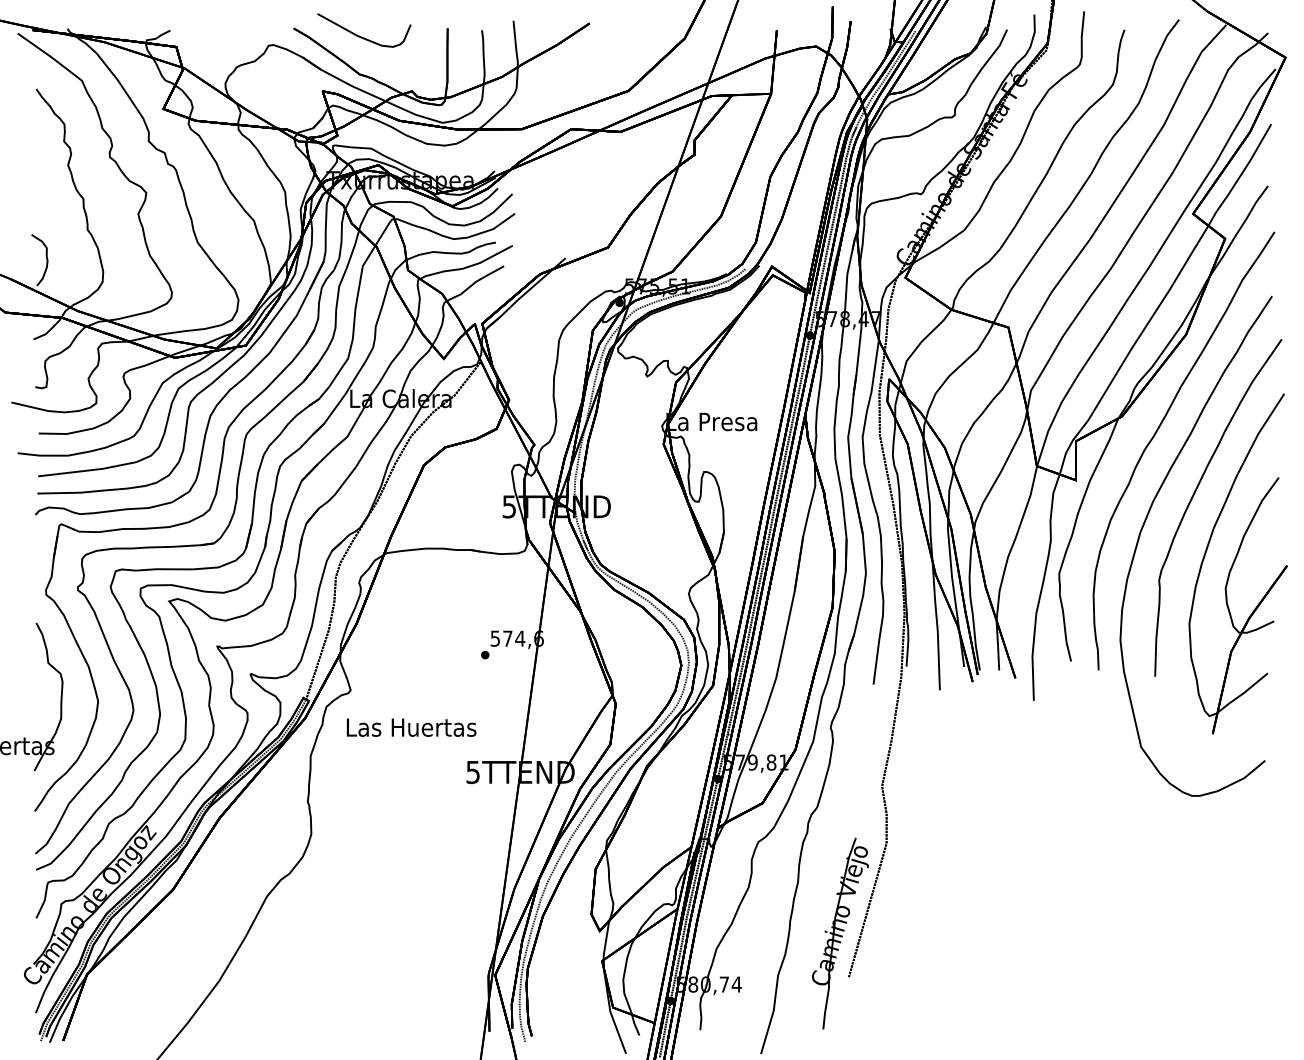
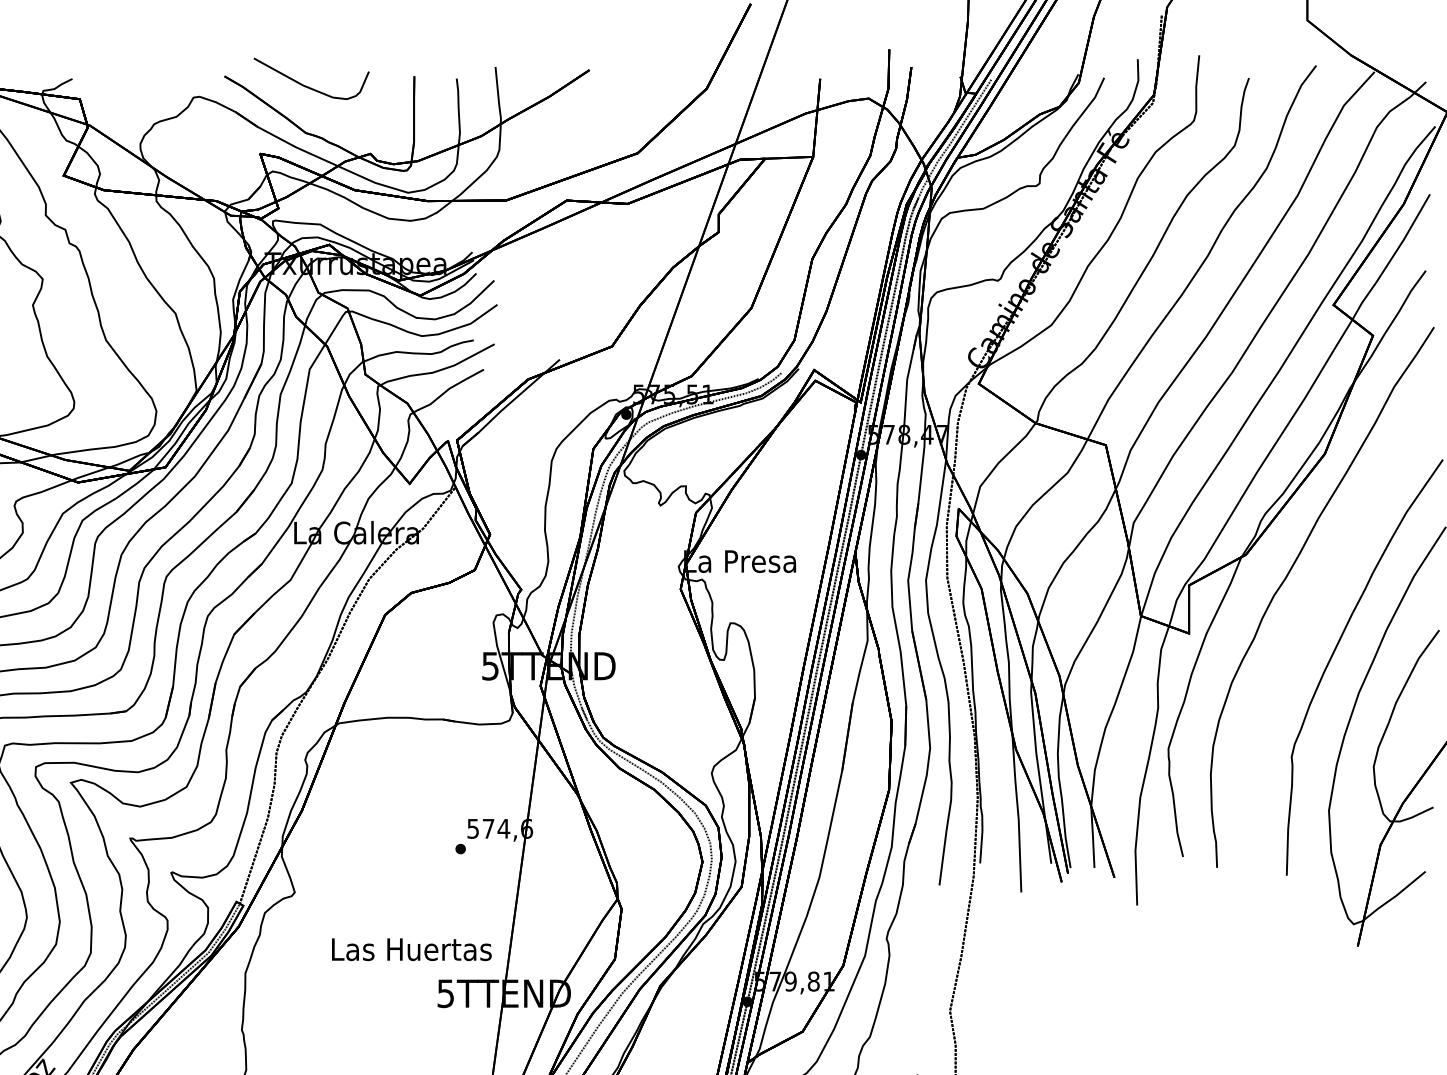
part: (1145, 523) -> (1274, 686), removed
text: (411, 727) -> (411, 949), moved

